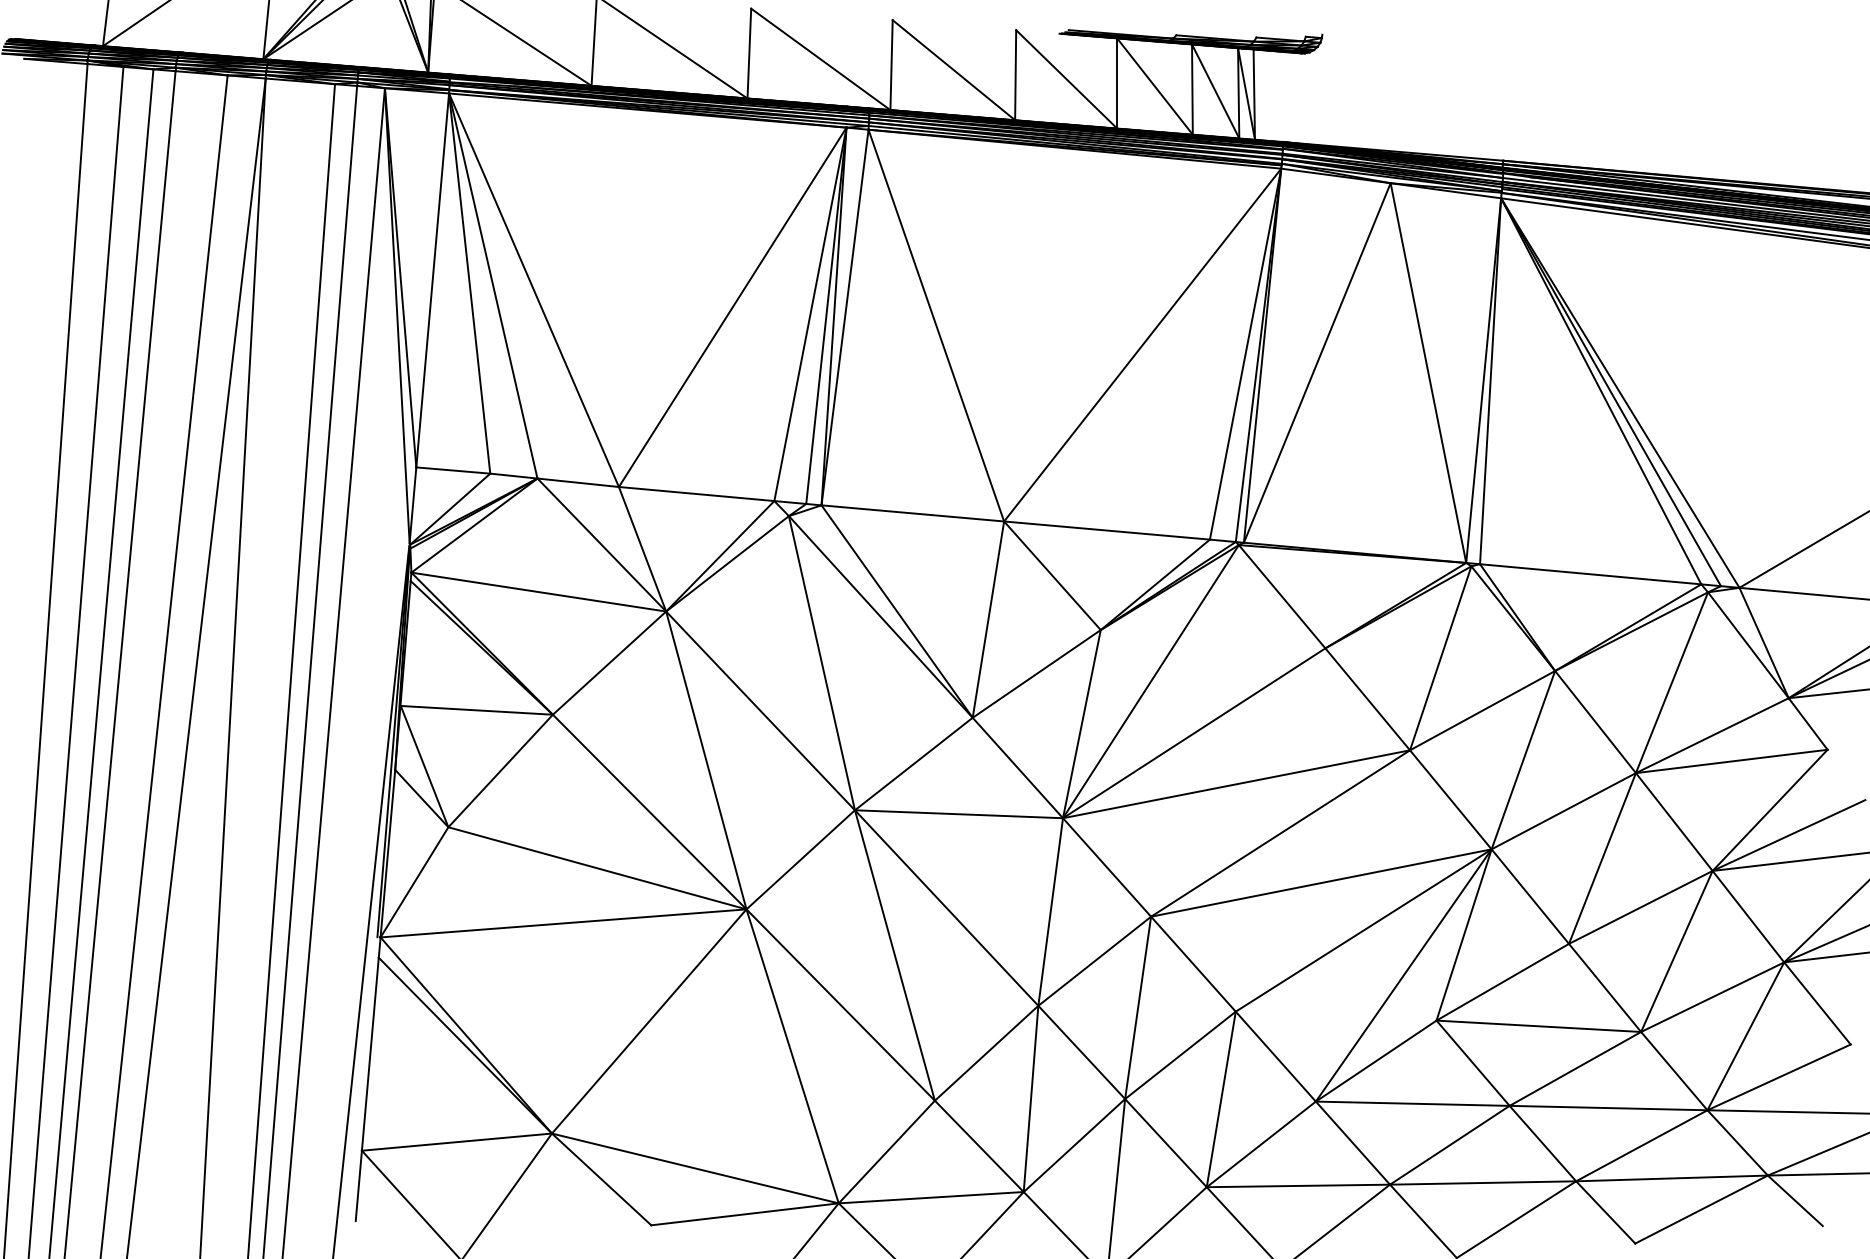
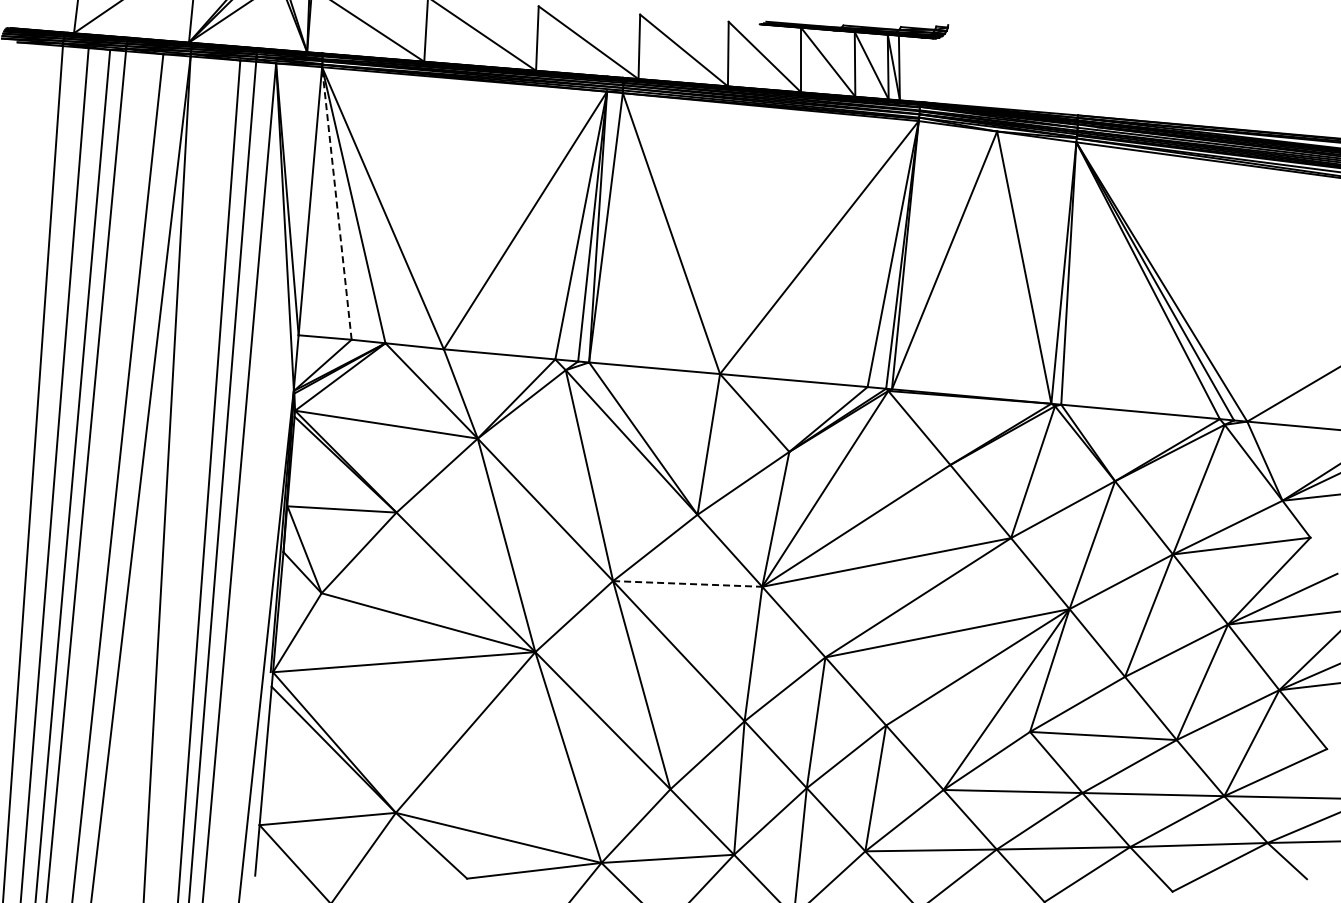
line: (469, 282) -> (336, 202), solid -> dashed
line: (958, 813) -> (687, 583), solid -> dashed

